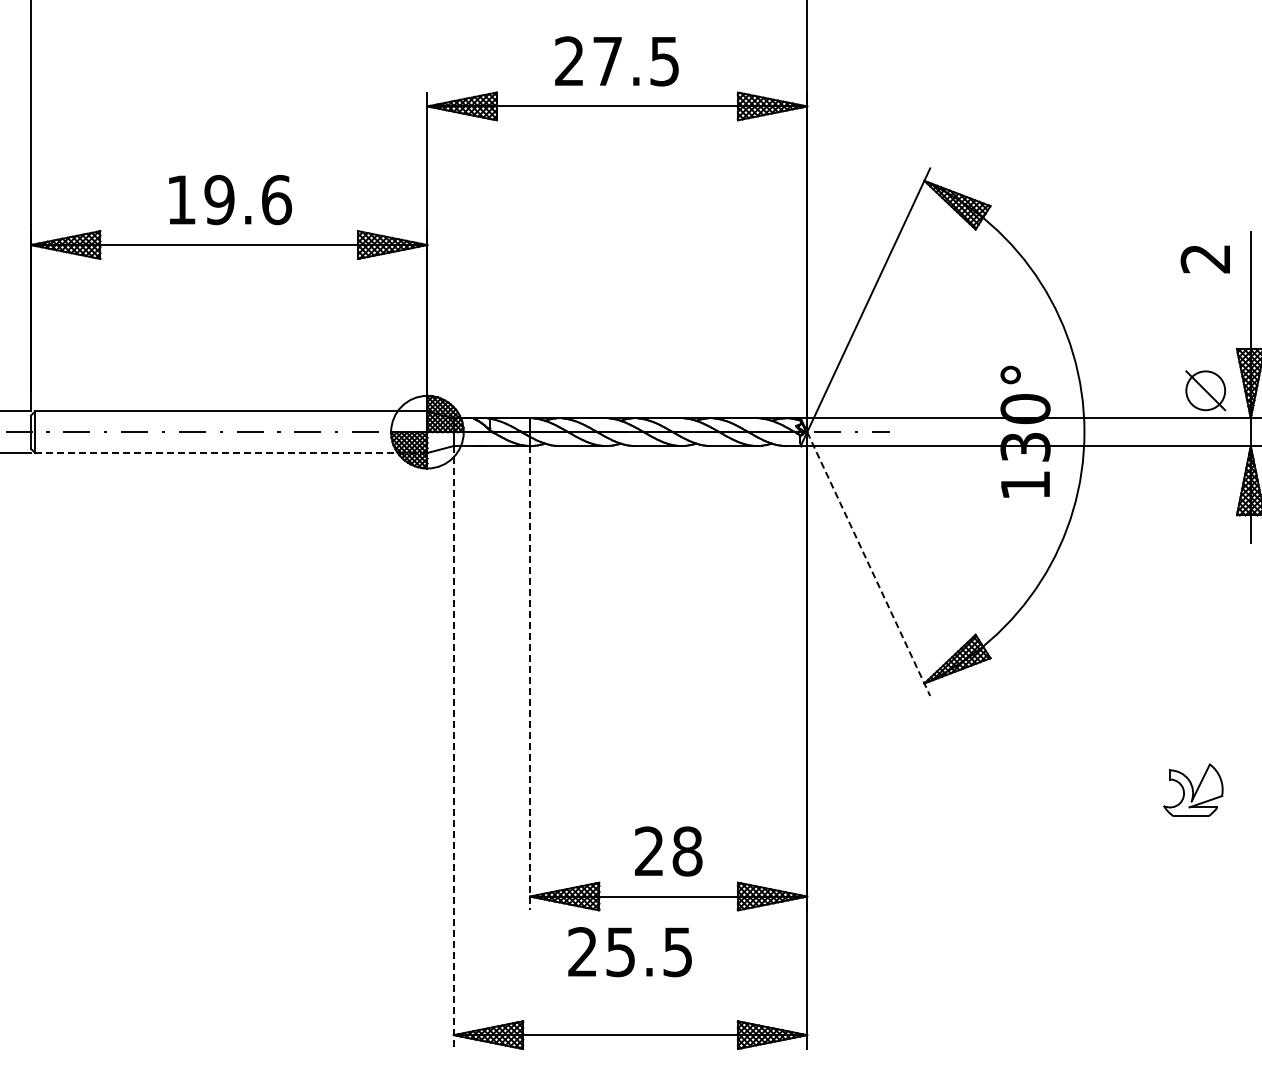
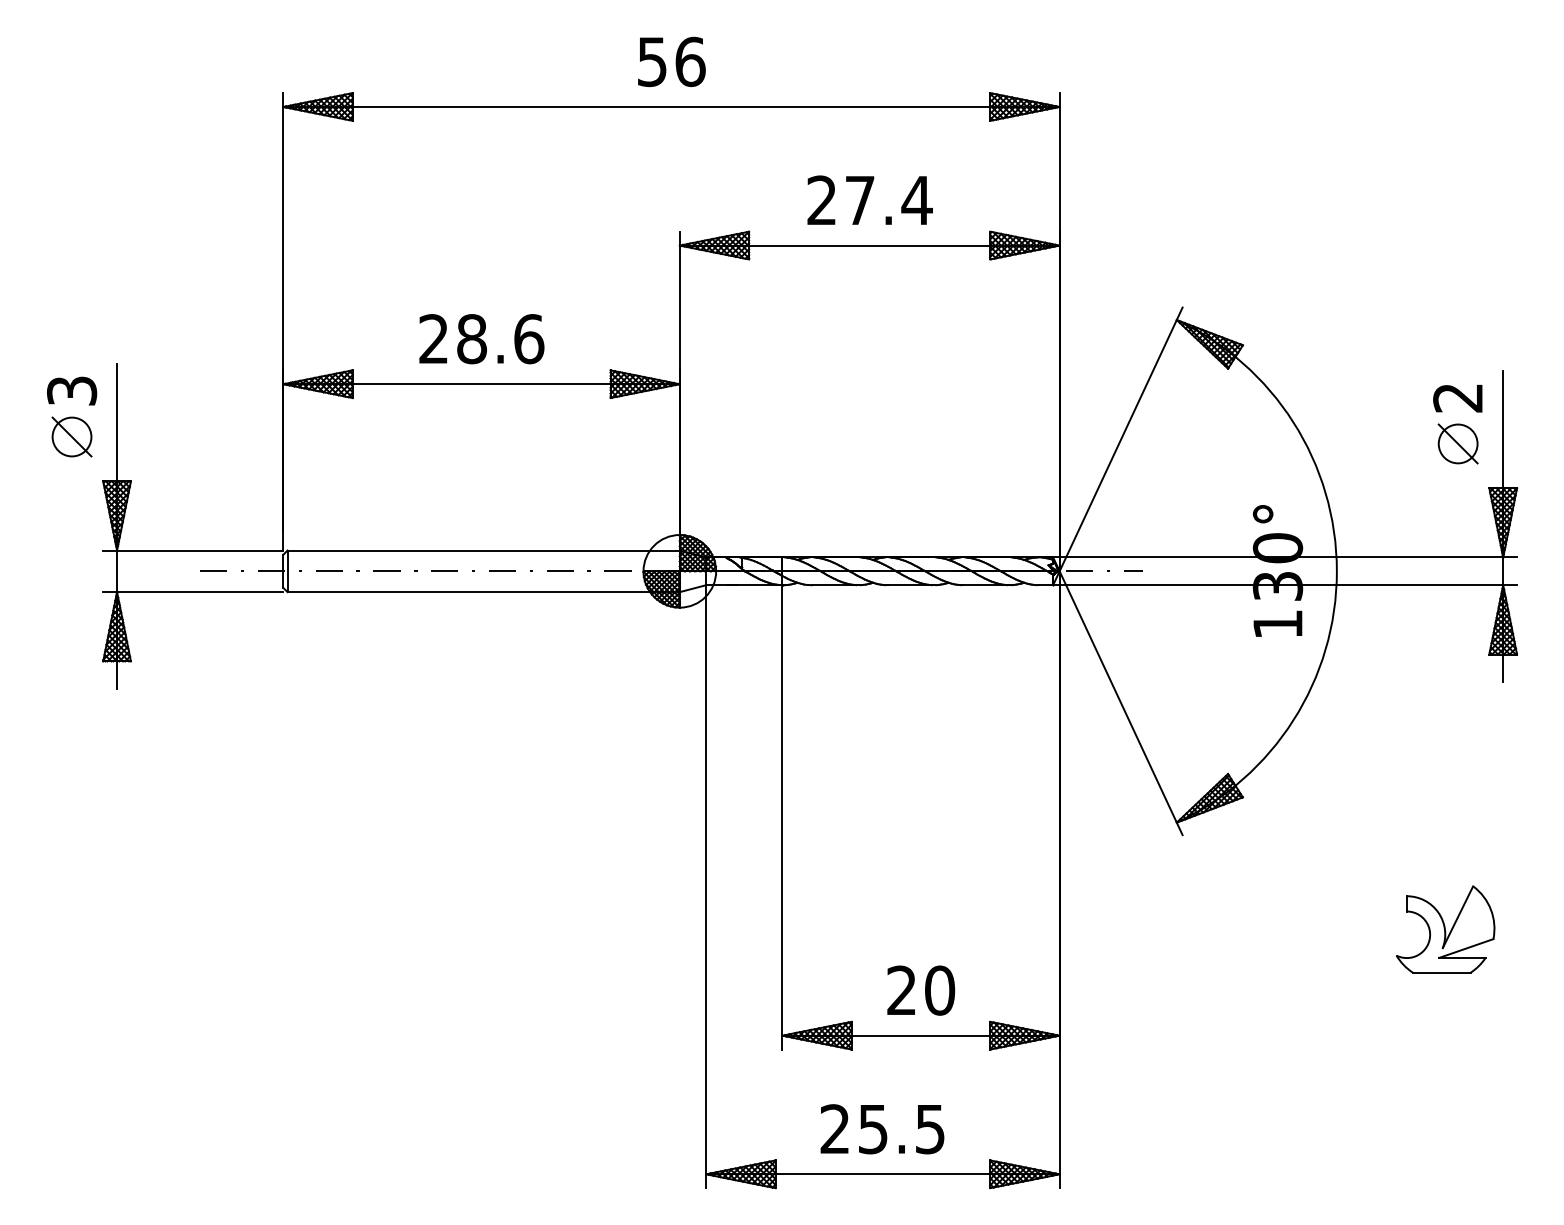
text: (664, 61) -> (916, 200), 27.5 -> 27.4
text: (200, 200) -> (452, 339), 19.6 -> 28.6
part: (1205, 390) -> (1457, 443), moved
line: (232, 453) -> (484, 592), dashed -> solid
line: (869, 564) -> (1121, 703), dashed -> solid
line: (530, 678) -> (782, 817), dashed -> solid
line: (454, 748) -> (706, 887), dashed -> solid
part: (1193, 790) -> (1445, 929), size x1.67
text: (688, 851) -> (940, 990), 28 -> 20
text: (630, 952) -> (882, 1129), moved

